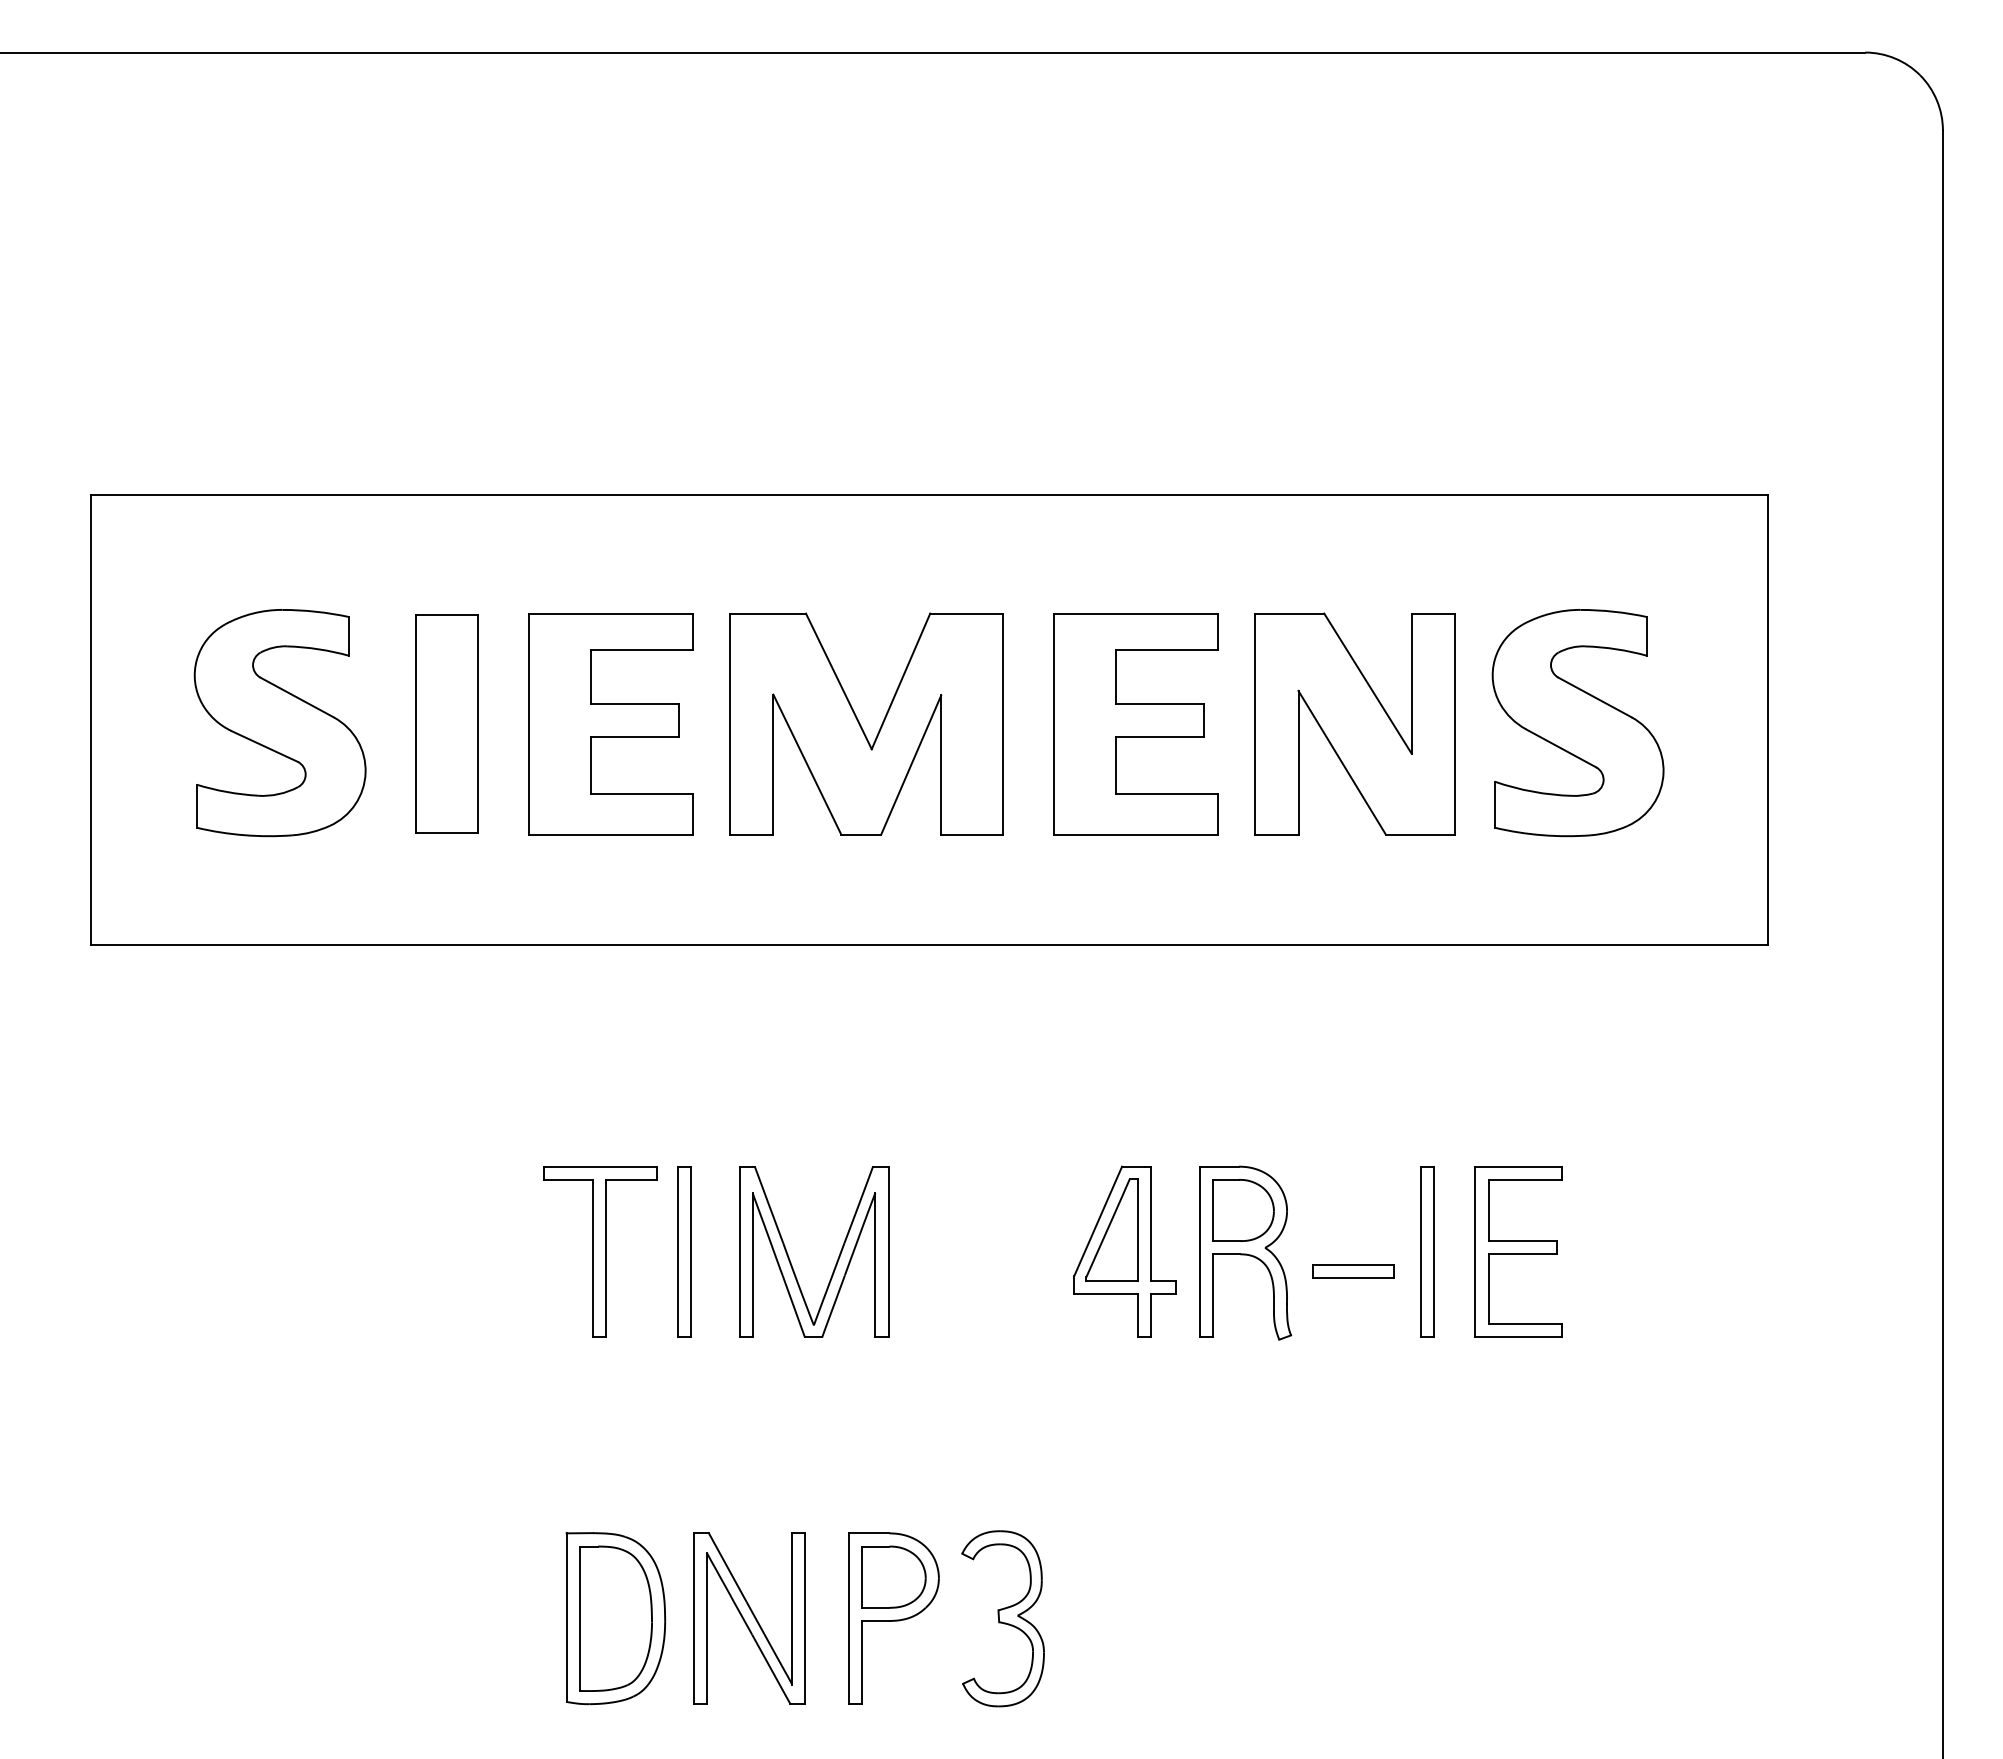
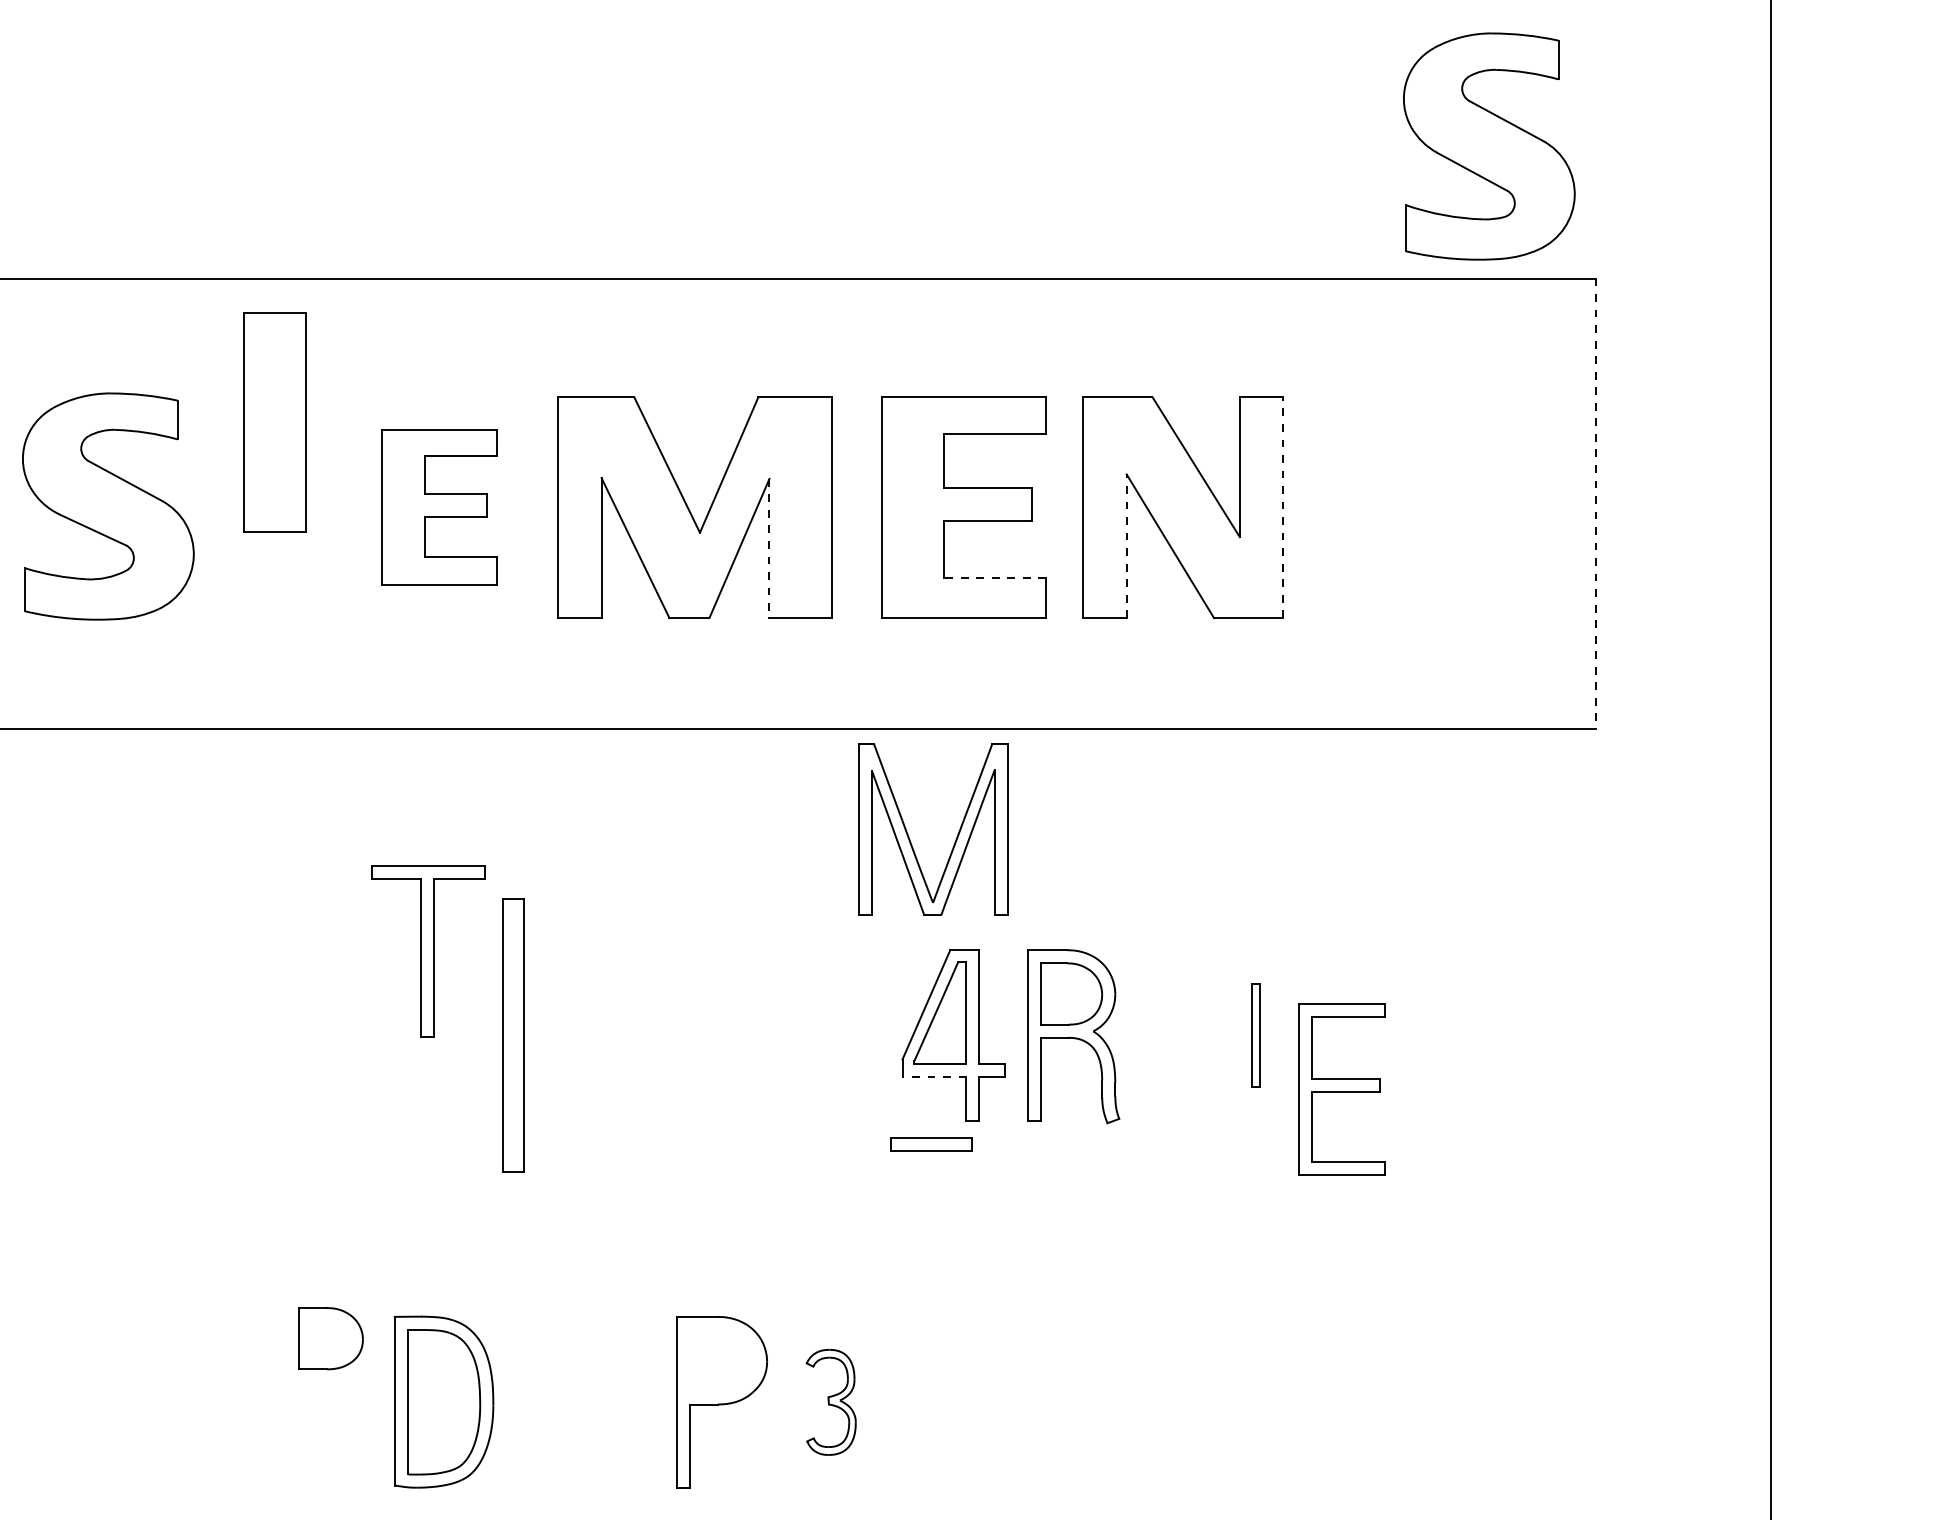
line: (1768, 720) -> (1596, 504), solid -> dashed
part: (446, 723) -> (274, 422), moved
line: (1455, 723) -> (1283, 507), solid -> dashed
part: (1577, 723) -> (1488, 147), moved
part: (610, 724) -> (438, 508), size x0.7
line: (1298, 762) -> (1126, 546), solid -> dashed
line: (941, 764) -> (769, 548), solid -> dashed
line: (1166, 794) -> (994, 578), solid -> dashed
part: (600, 1251) -> (428, 951), moved
part: (684, 1251) -> (512, 1035), size x1.6
part: (1427, 1251) -> (1255, 1035), size x0.6
part: (1518, 1251) -> (1341, 1089), moved
part: (837, 1258) -> (956, 836), moved
part: (1353, 1271) -> (931, 1144), moved
line: (1106, 1293) -> (934, 1077), solid -> dashed
part: (893, 1576) -> (330, 1338), moved
part: (749, 1618) -> (577, 1402), removed
part: (1002, 1618) -> (830, 1402), size x0.6

